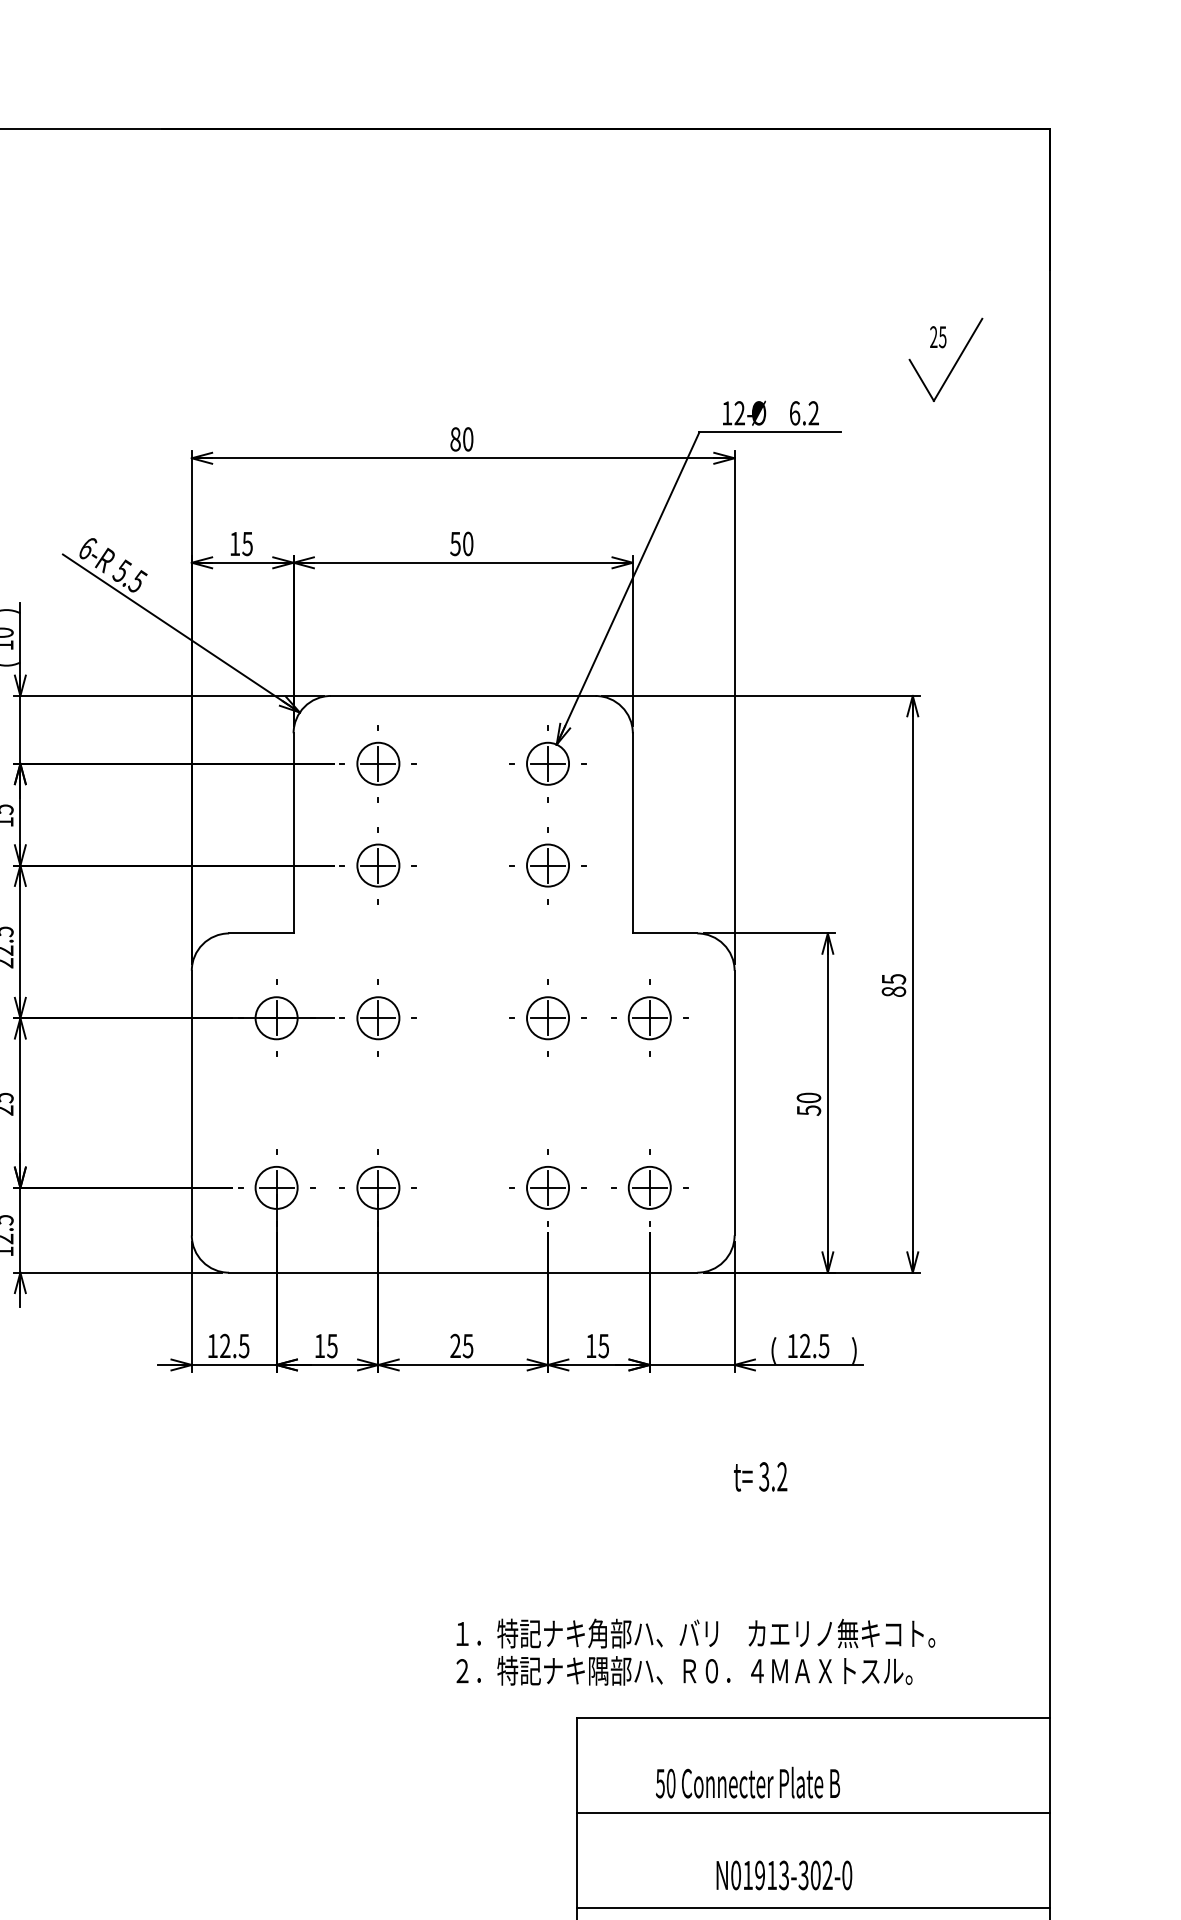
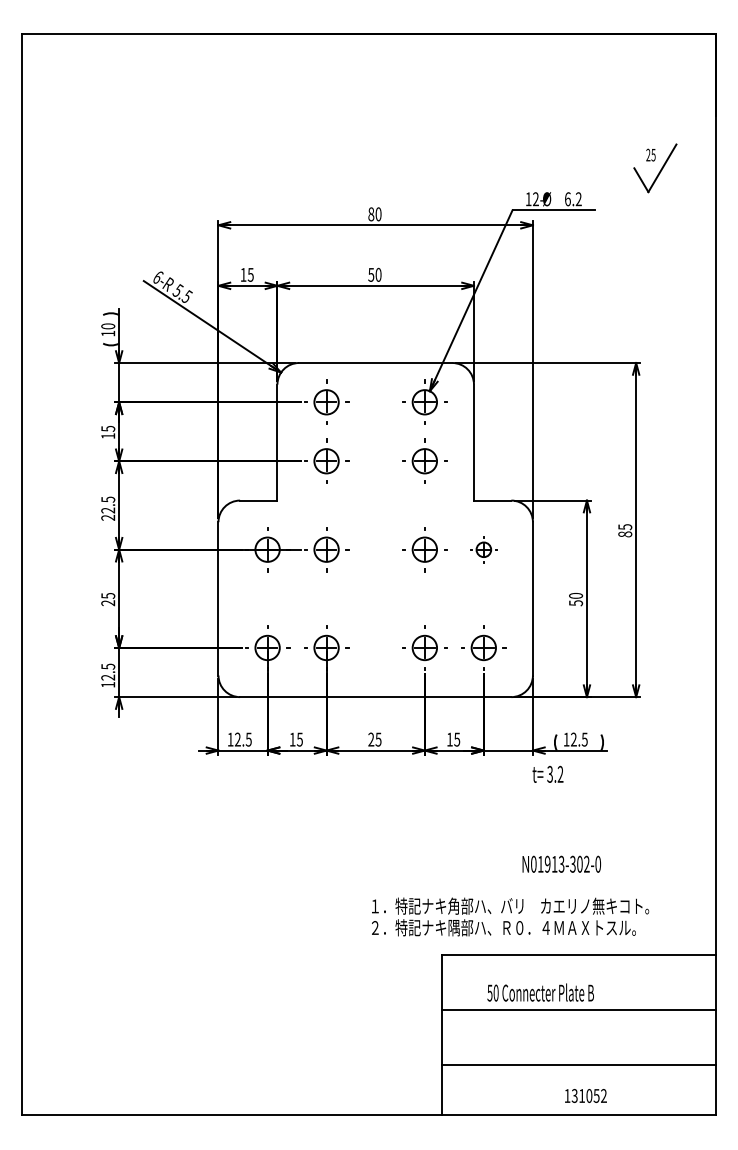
part: (649, 1017) -> (483, 549), size x0.6
text: (759, 1475) -> (547, 773), moved
text: (783, 1874) -> (561, 863), moved

